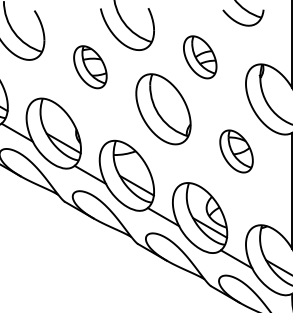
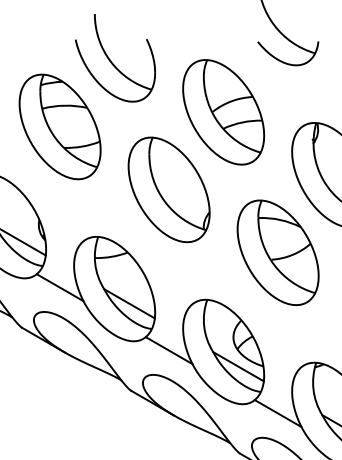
part: (200, 57) -> (224, 112), size x1.67
part: (90, 67) -> (60, 127), size x1.67
part: (236, 151) -> (277, 252), size x1.67

